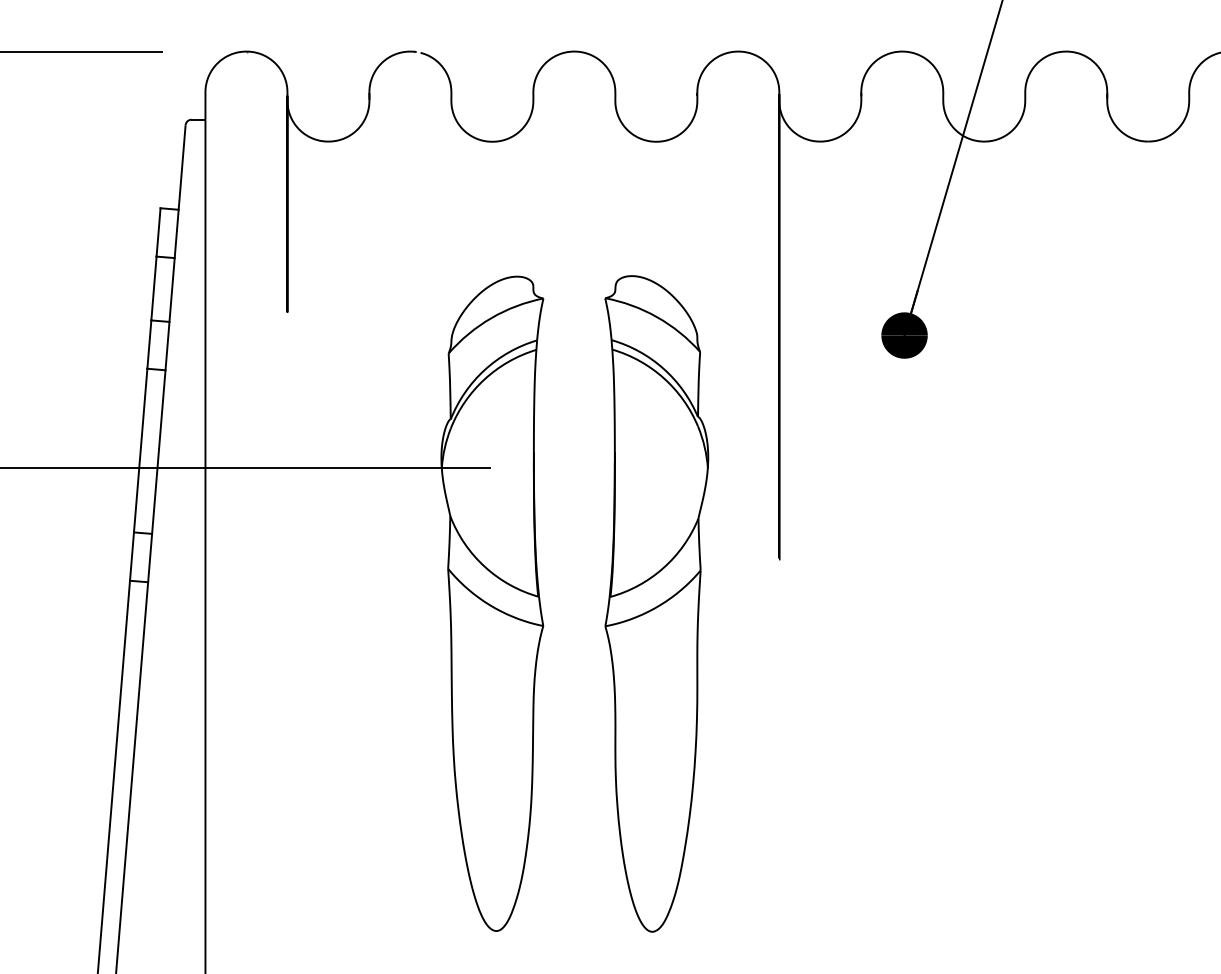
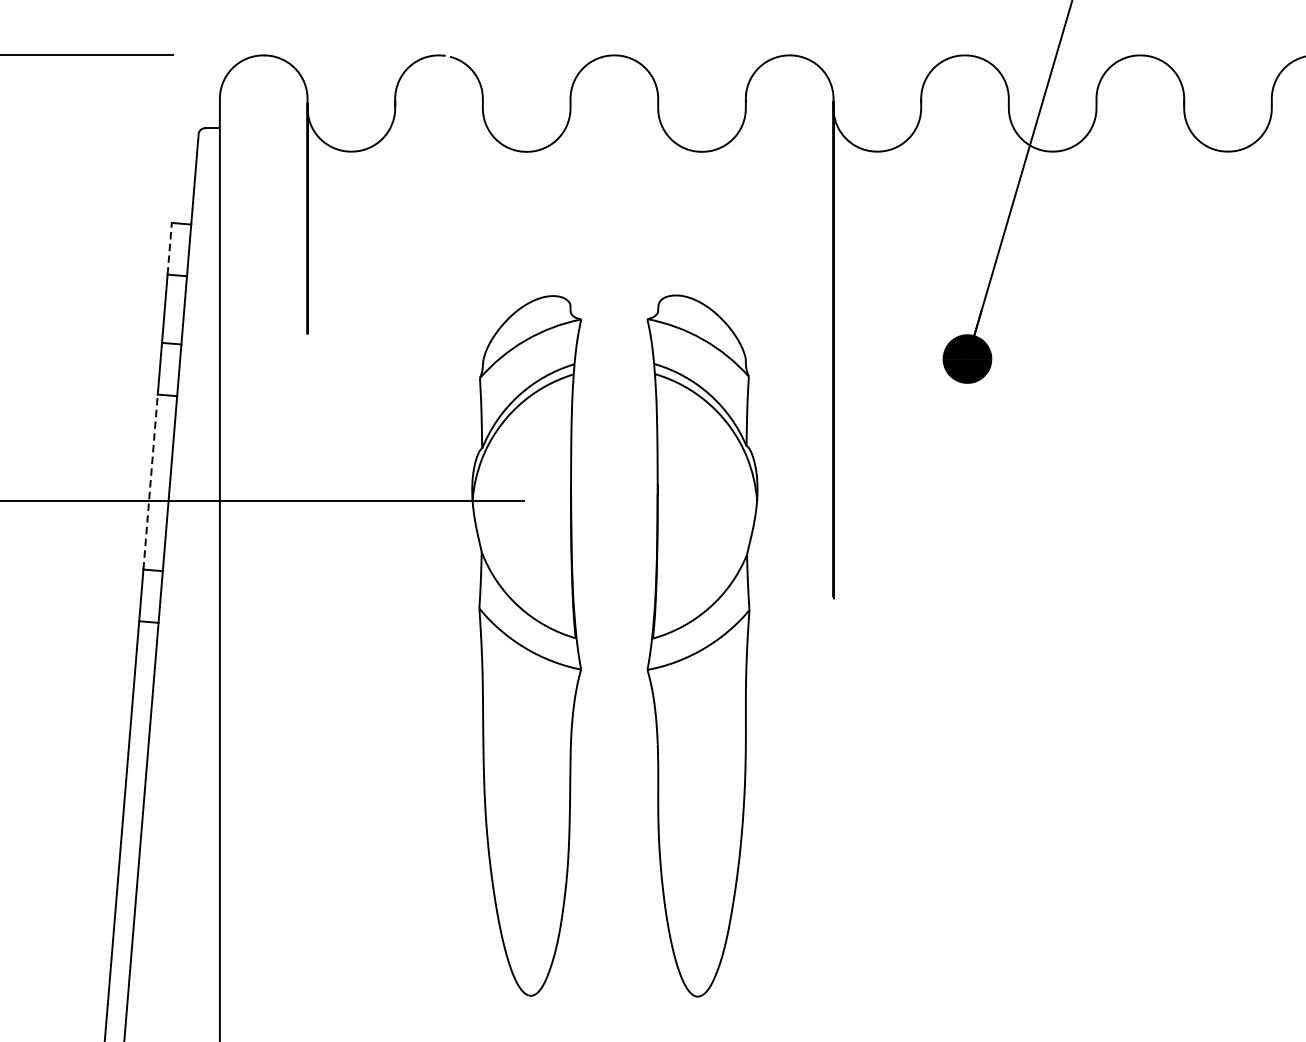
line: (158, 231) -> (169, 247), solid -> dashed
line: (140, 450) -> (150, 481), solid -> dashed

